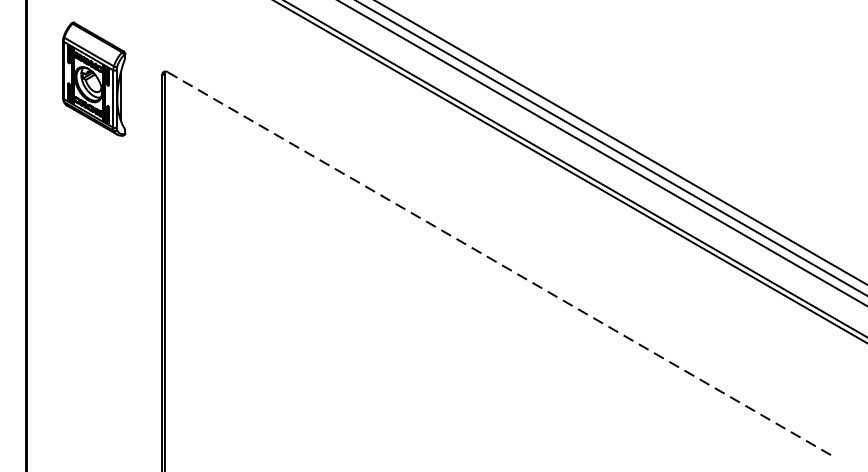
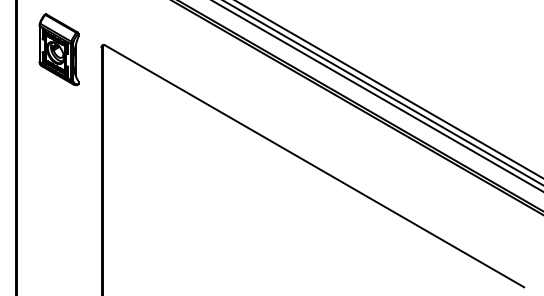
line: (501, 265) -> (314, 166), dashed -> solid

